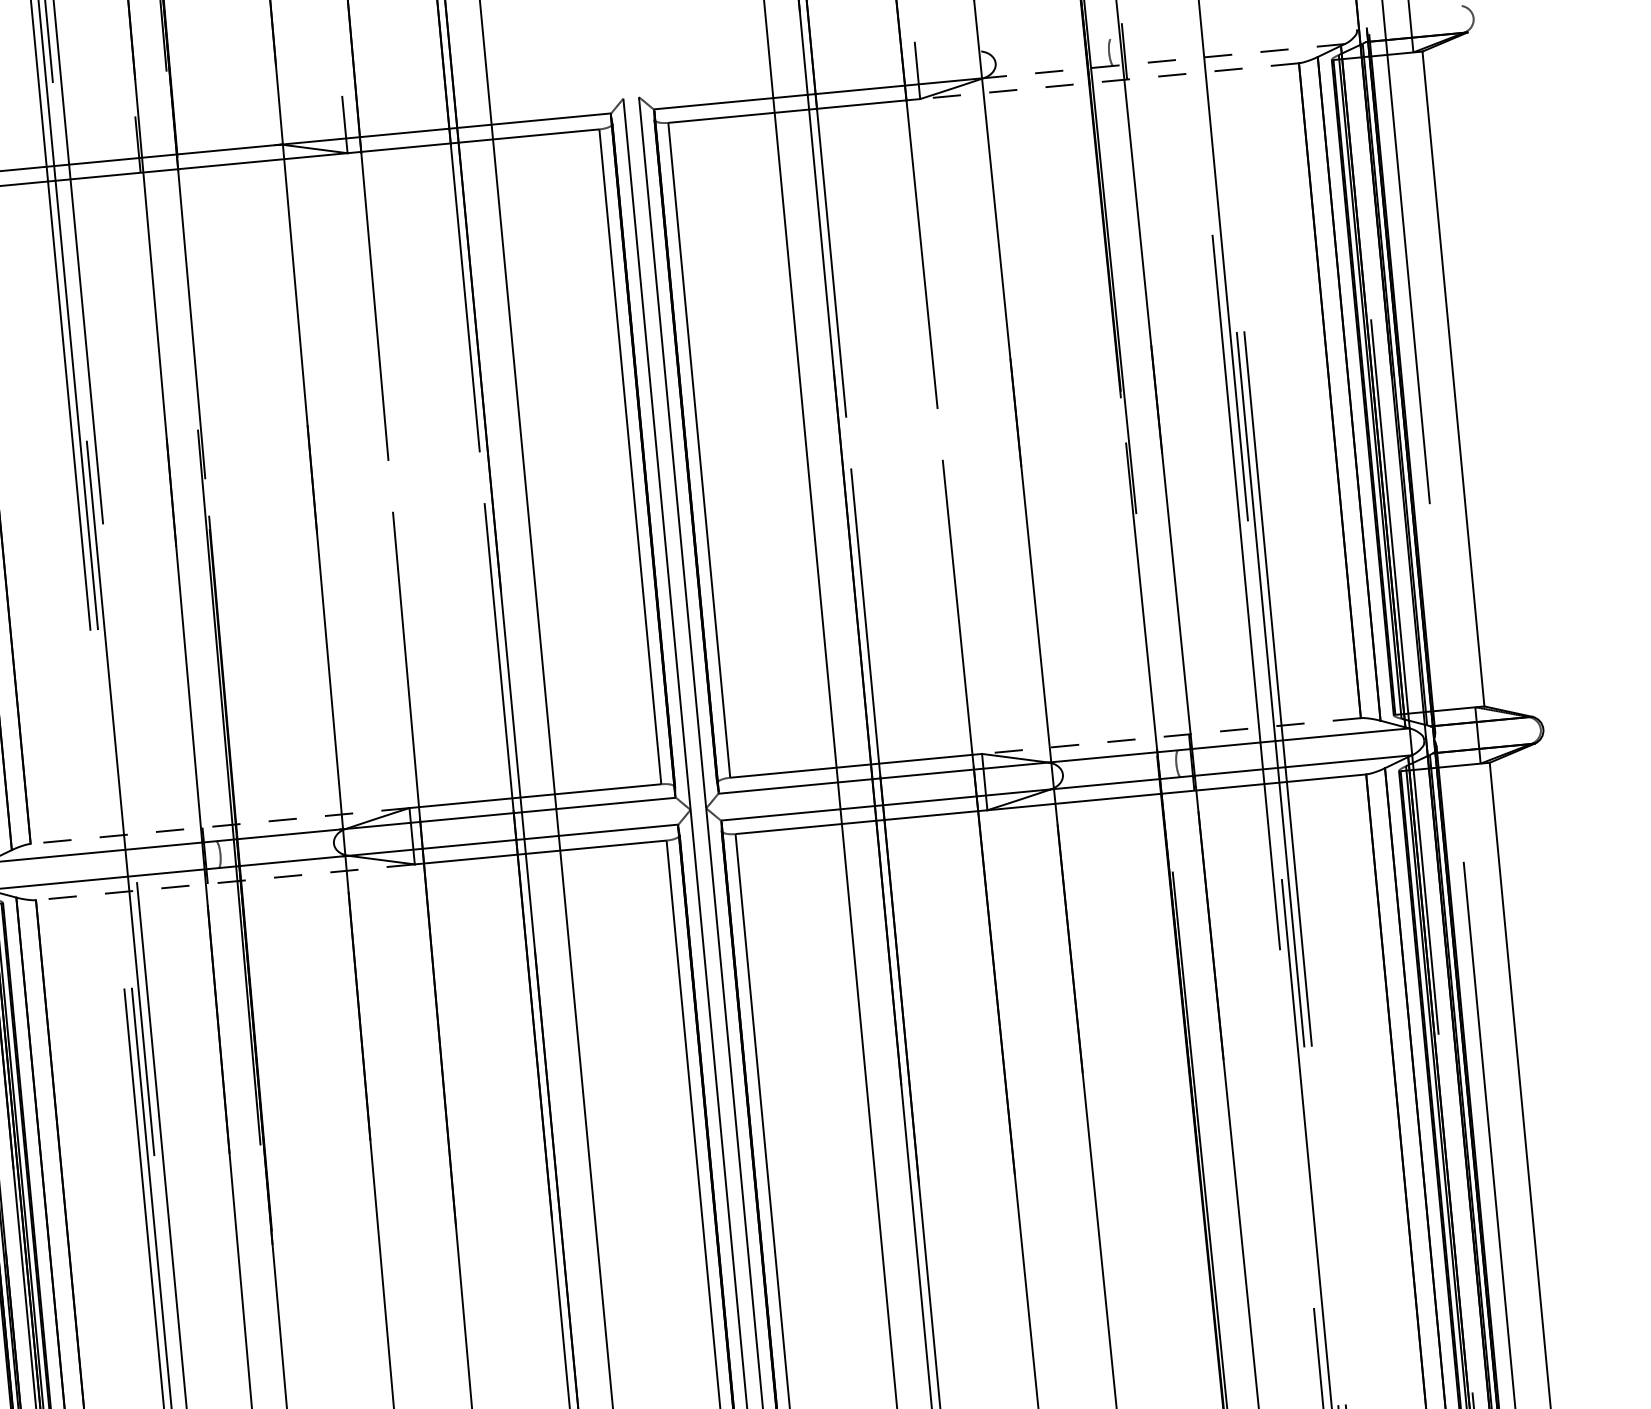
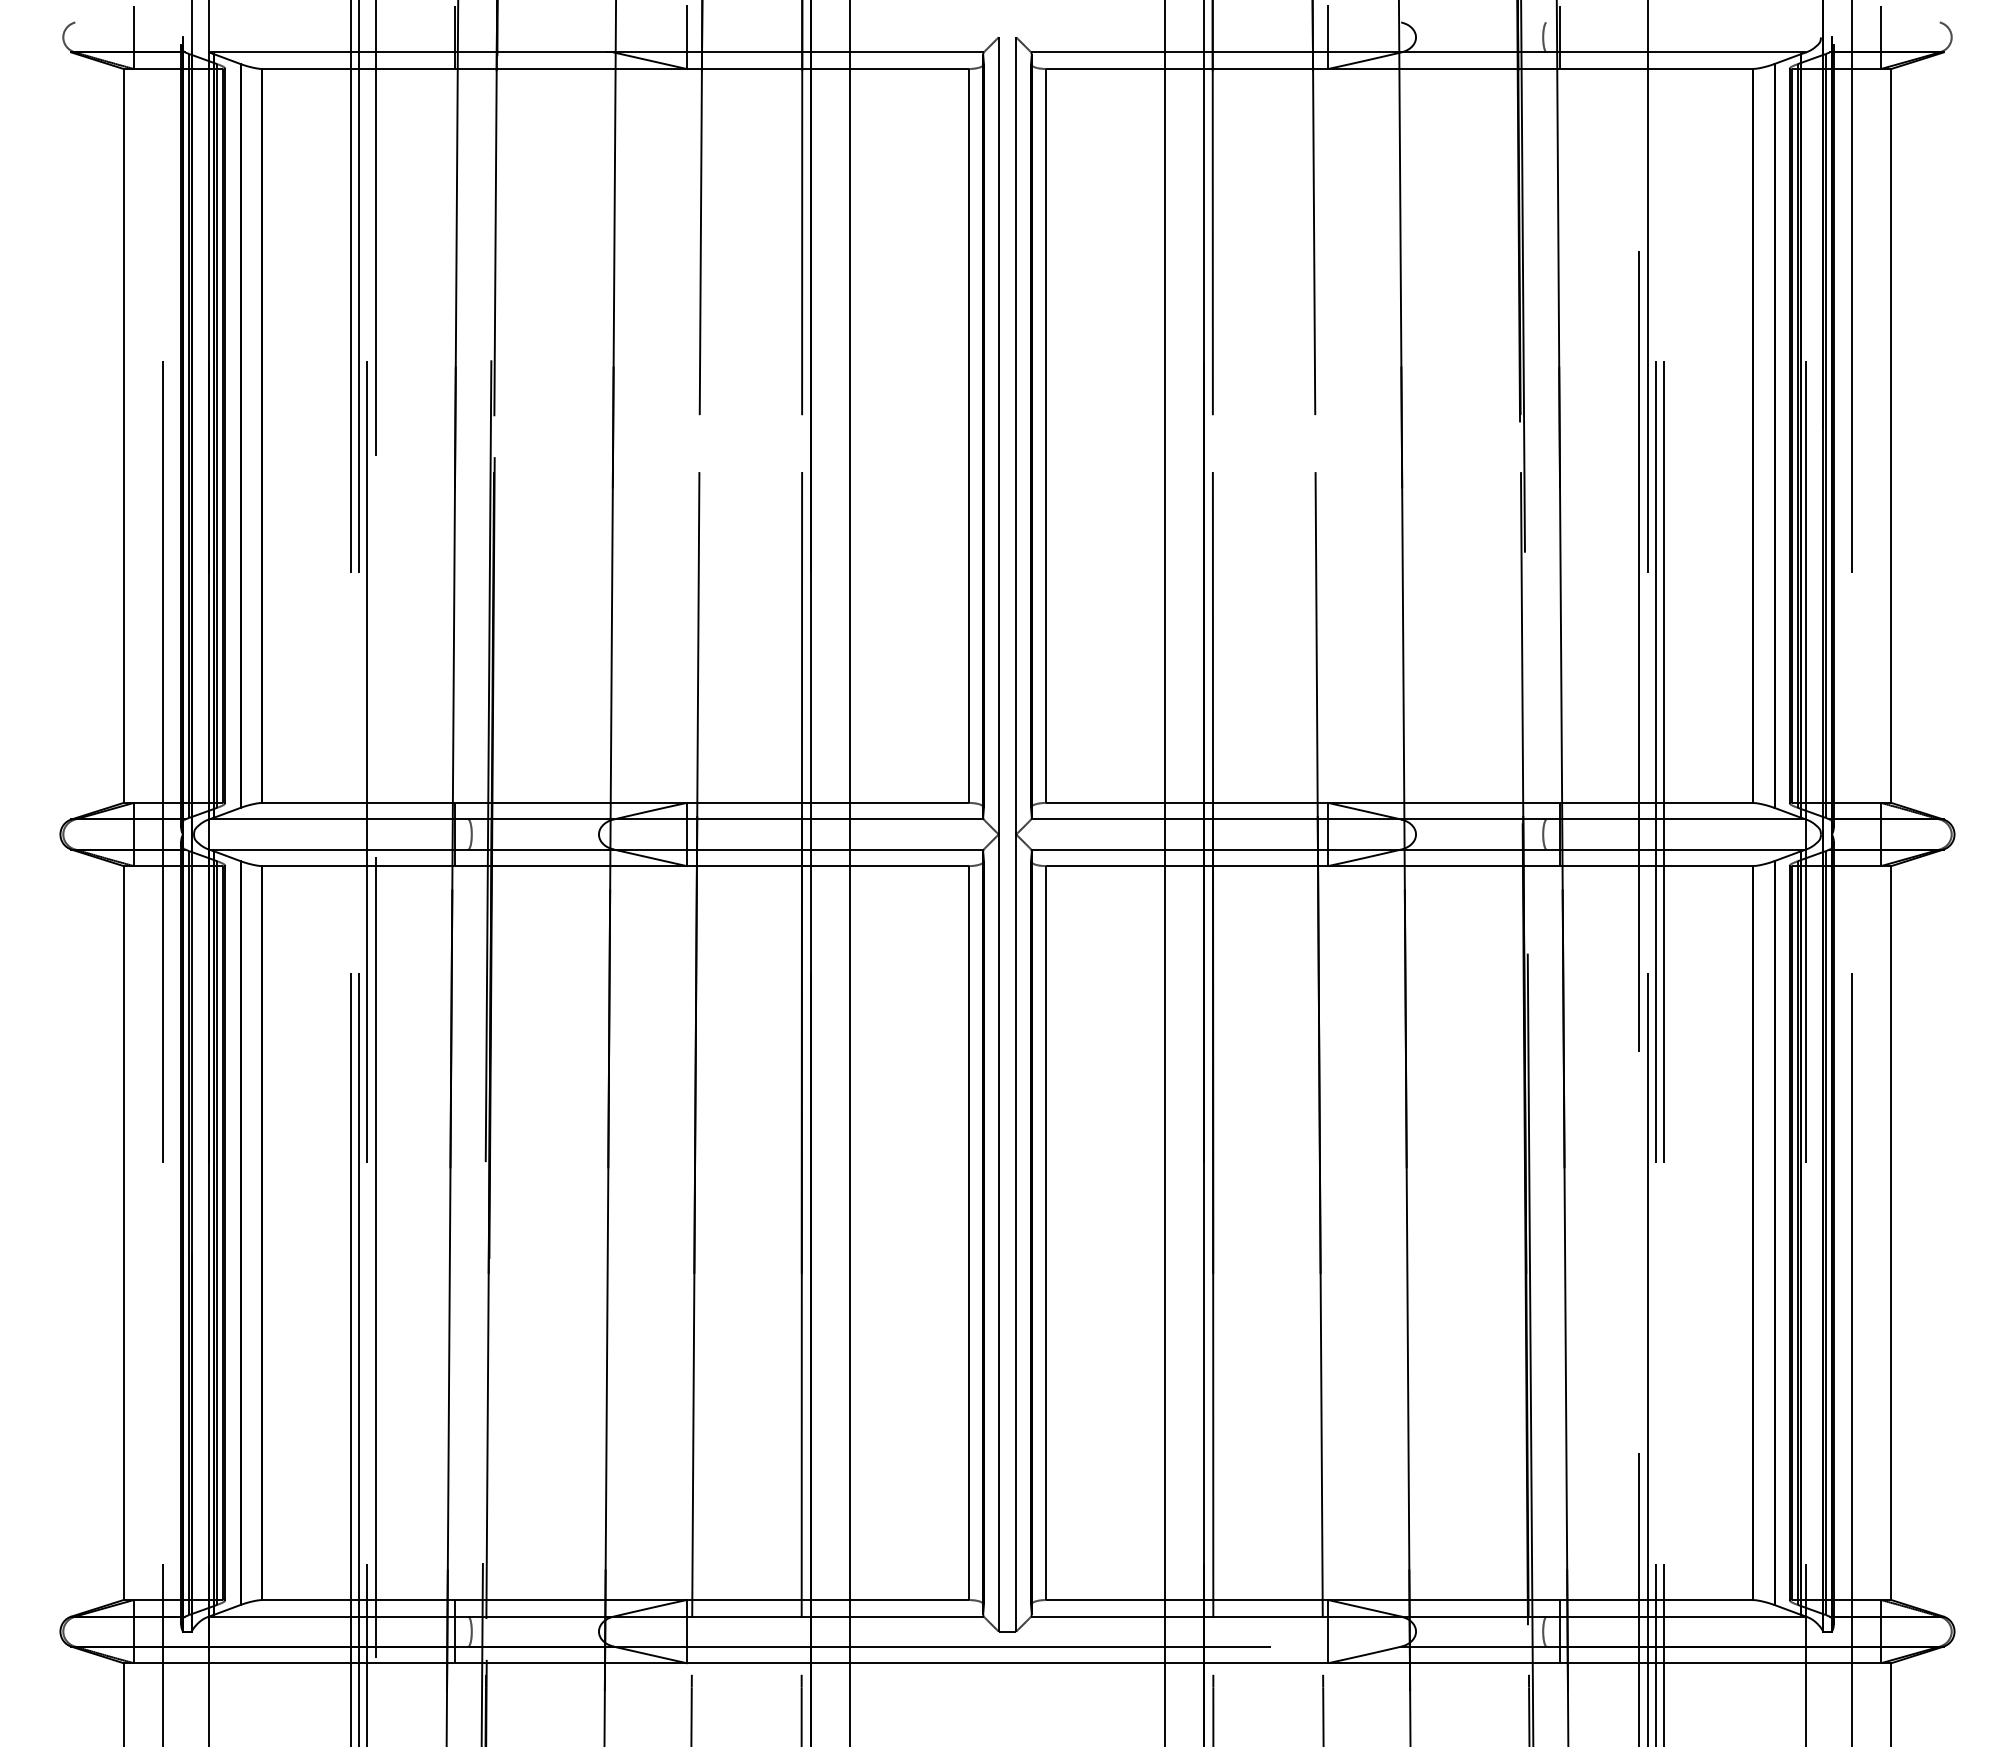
line: (1164, 61) -> (1603, 52), dashed -> solid
line: (1109, 80) -> (1540, 68), dashed -> solid
line: (1171, 735) -> (1540, 802), dashed -> solid
line: (219, 825) -> (473, 802), dashed -> solid
line: (224, 882) -> (473, 866), dashed -> solid

